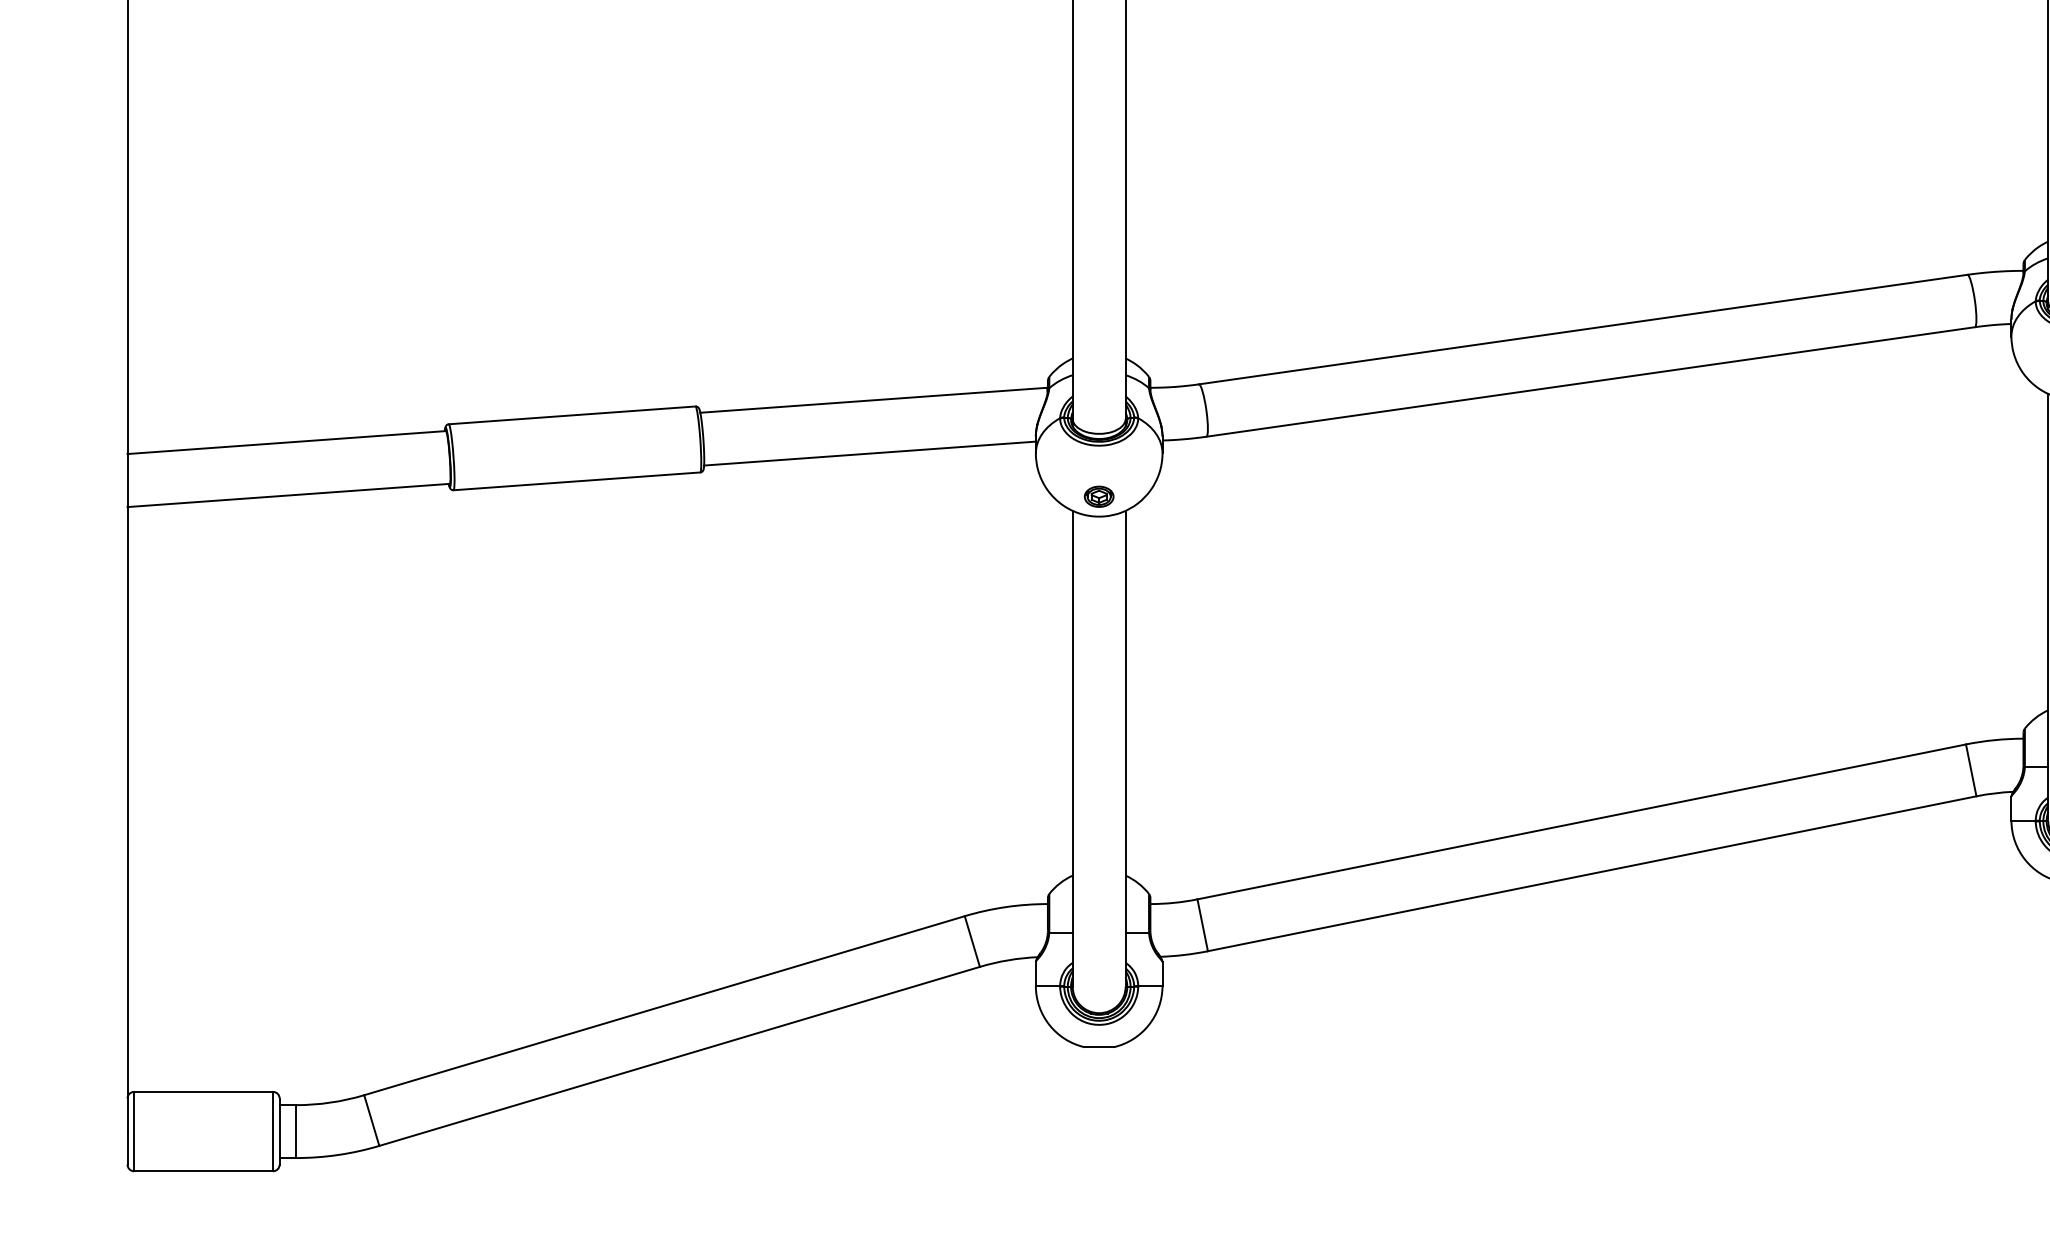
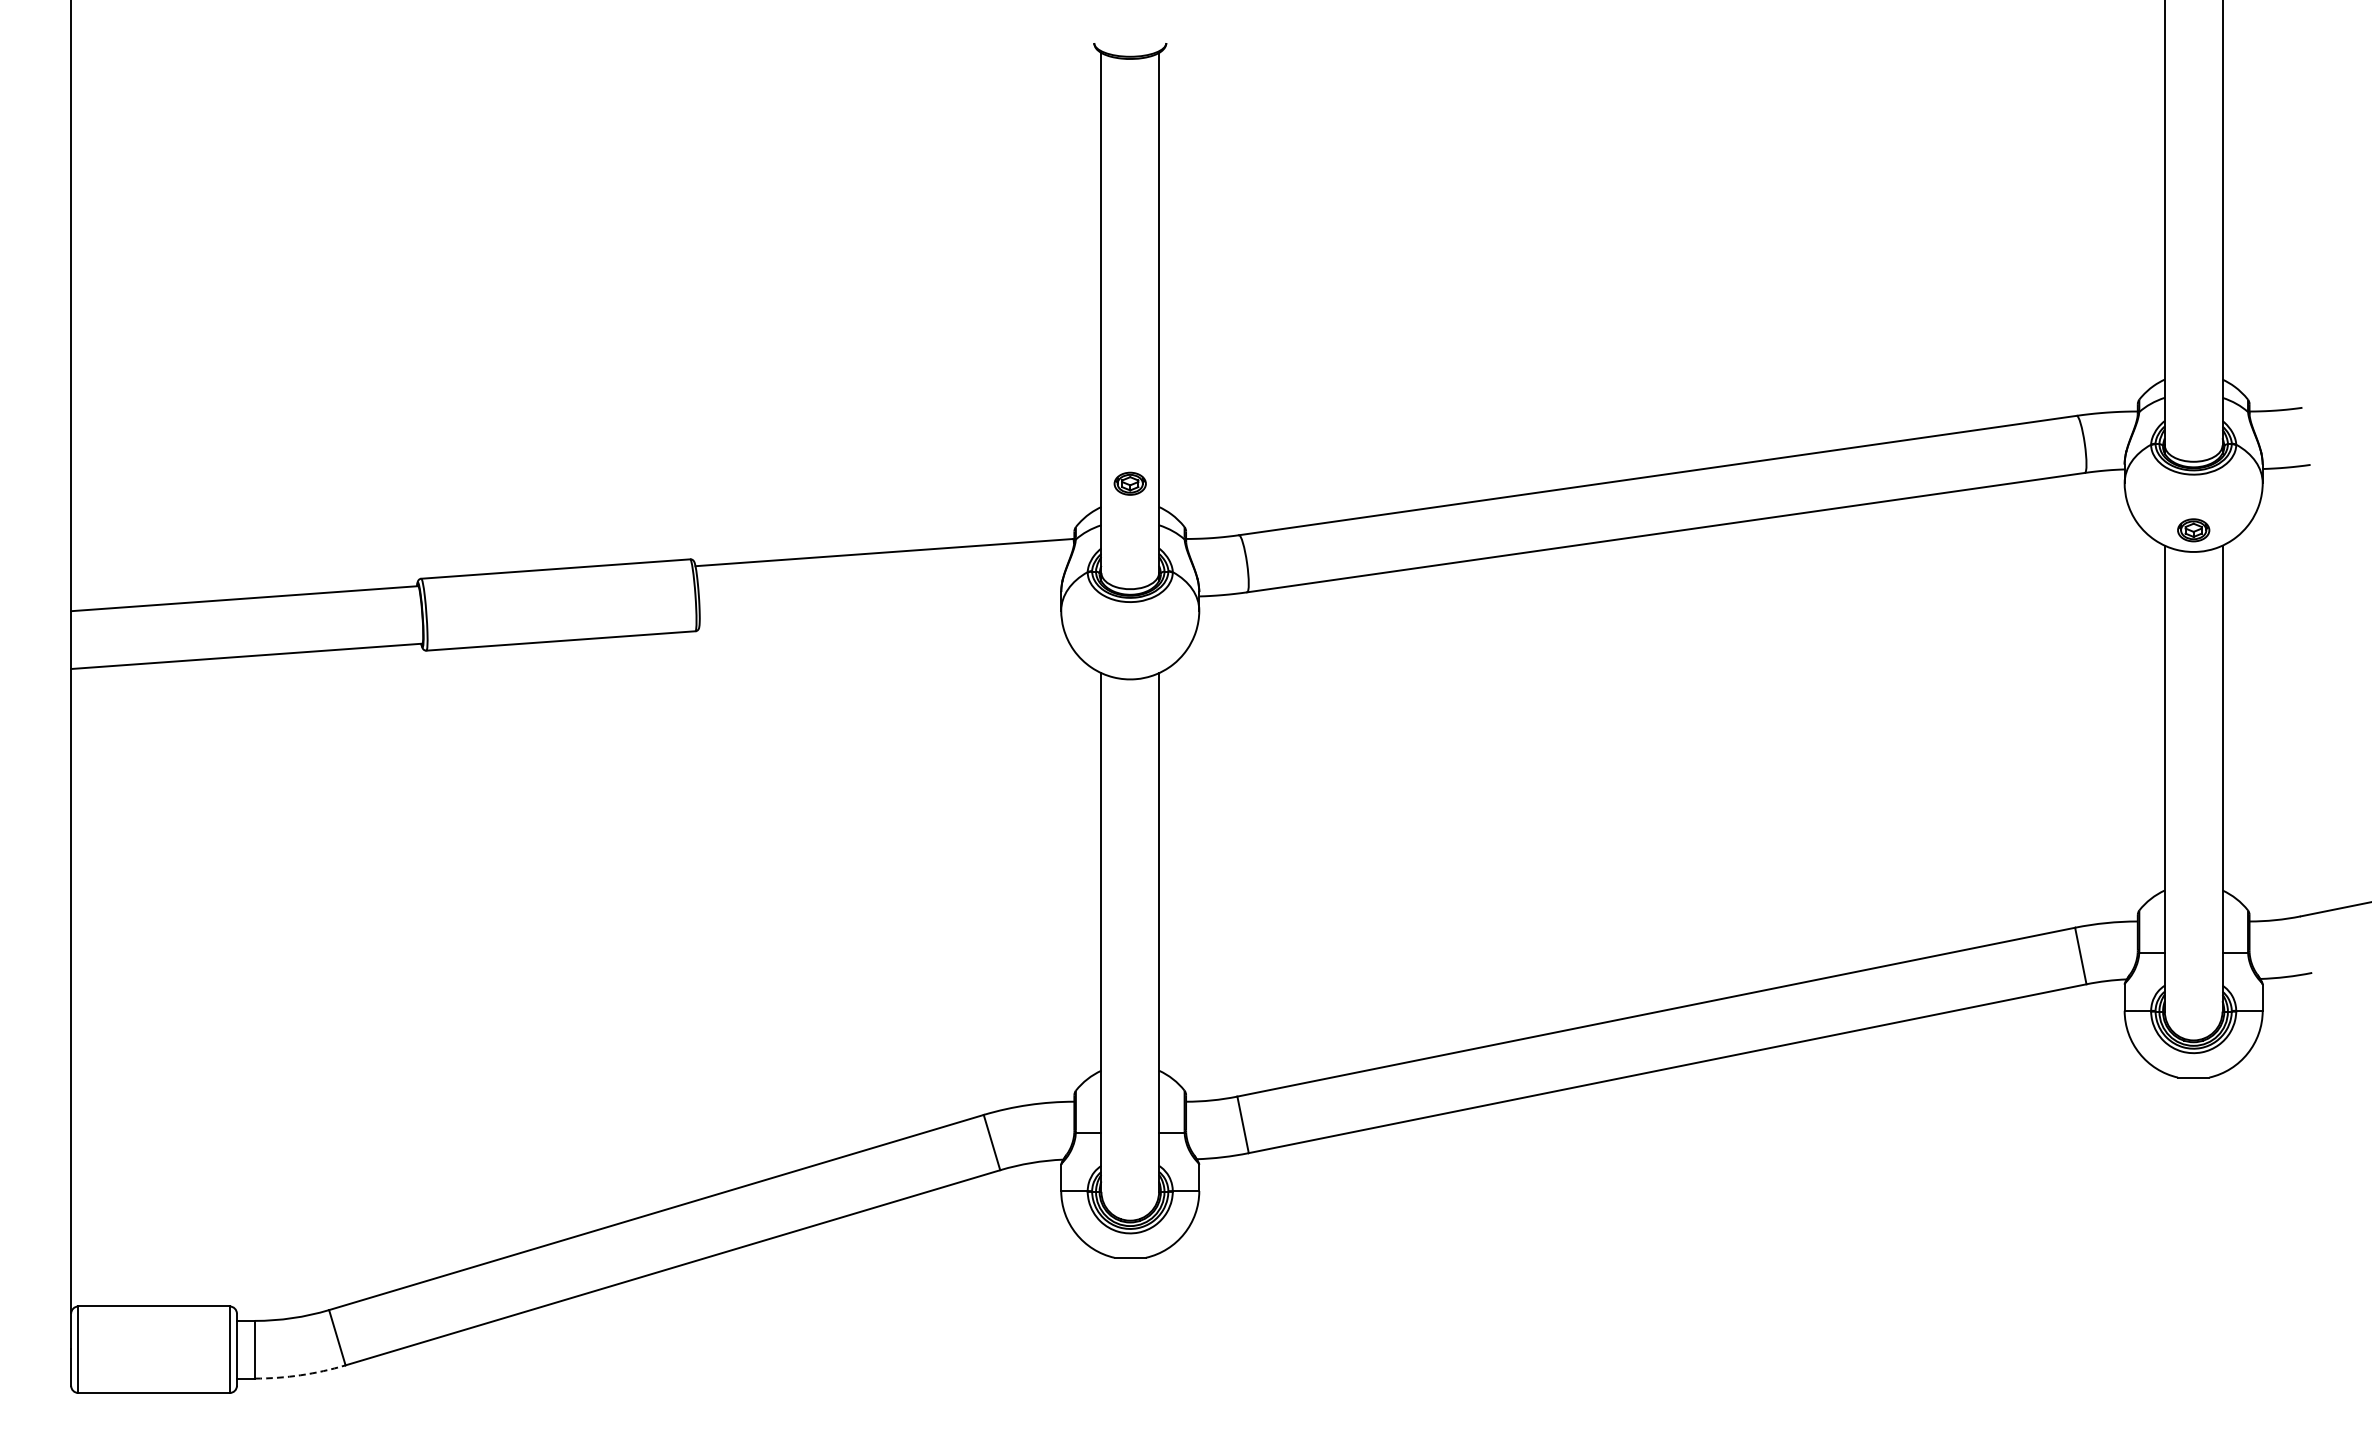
line: (870, 453) -> (880, 610), removed
part: (1098, 496) -> (1129, 483), moved
arc: (337, 1155) -> (300, 1375), solid -> dashed

